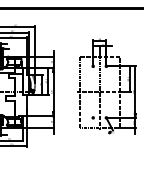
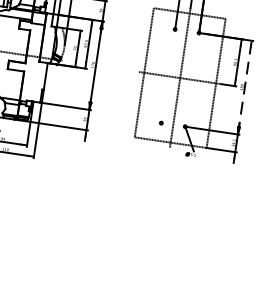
line: (135, 92) -> (245, 88), solid -> dashed

